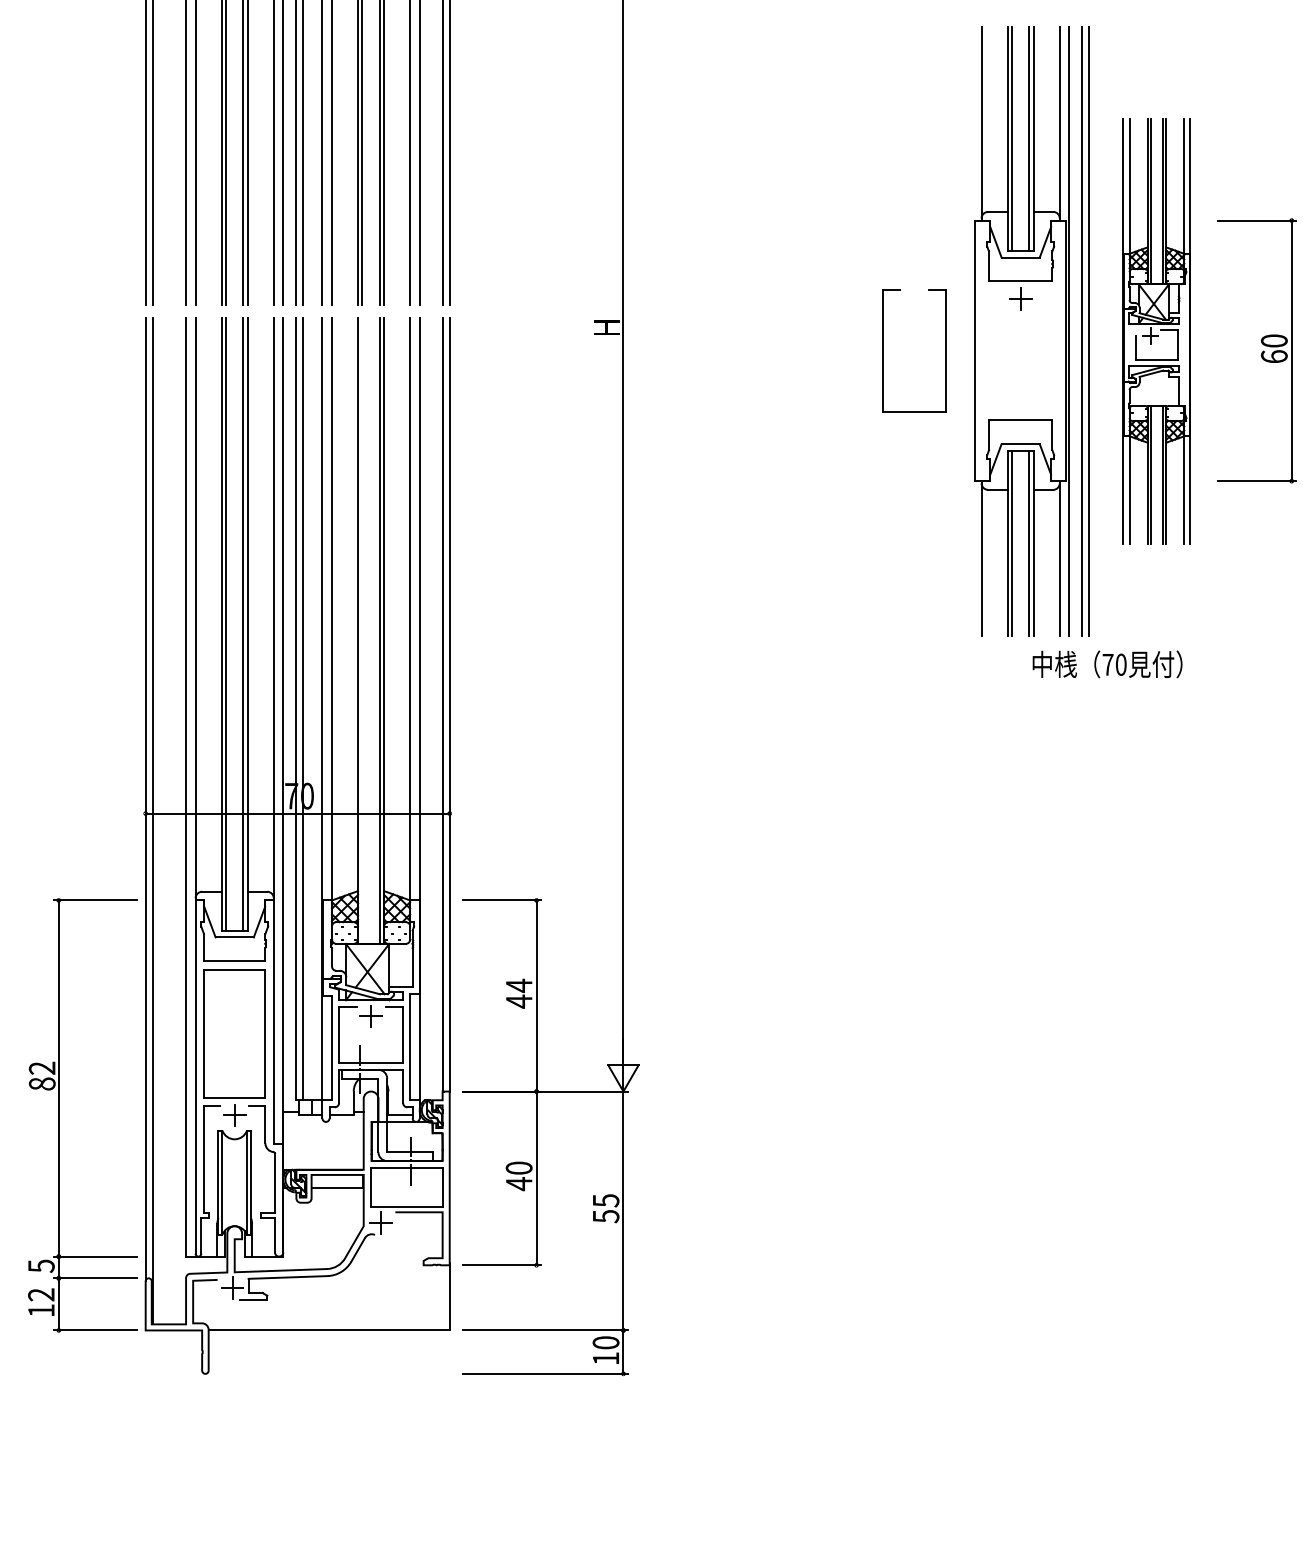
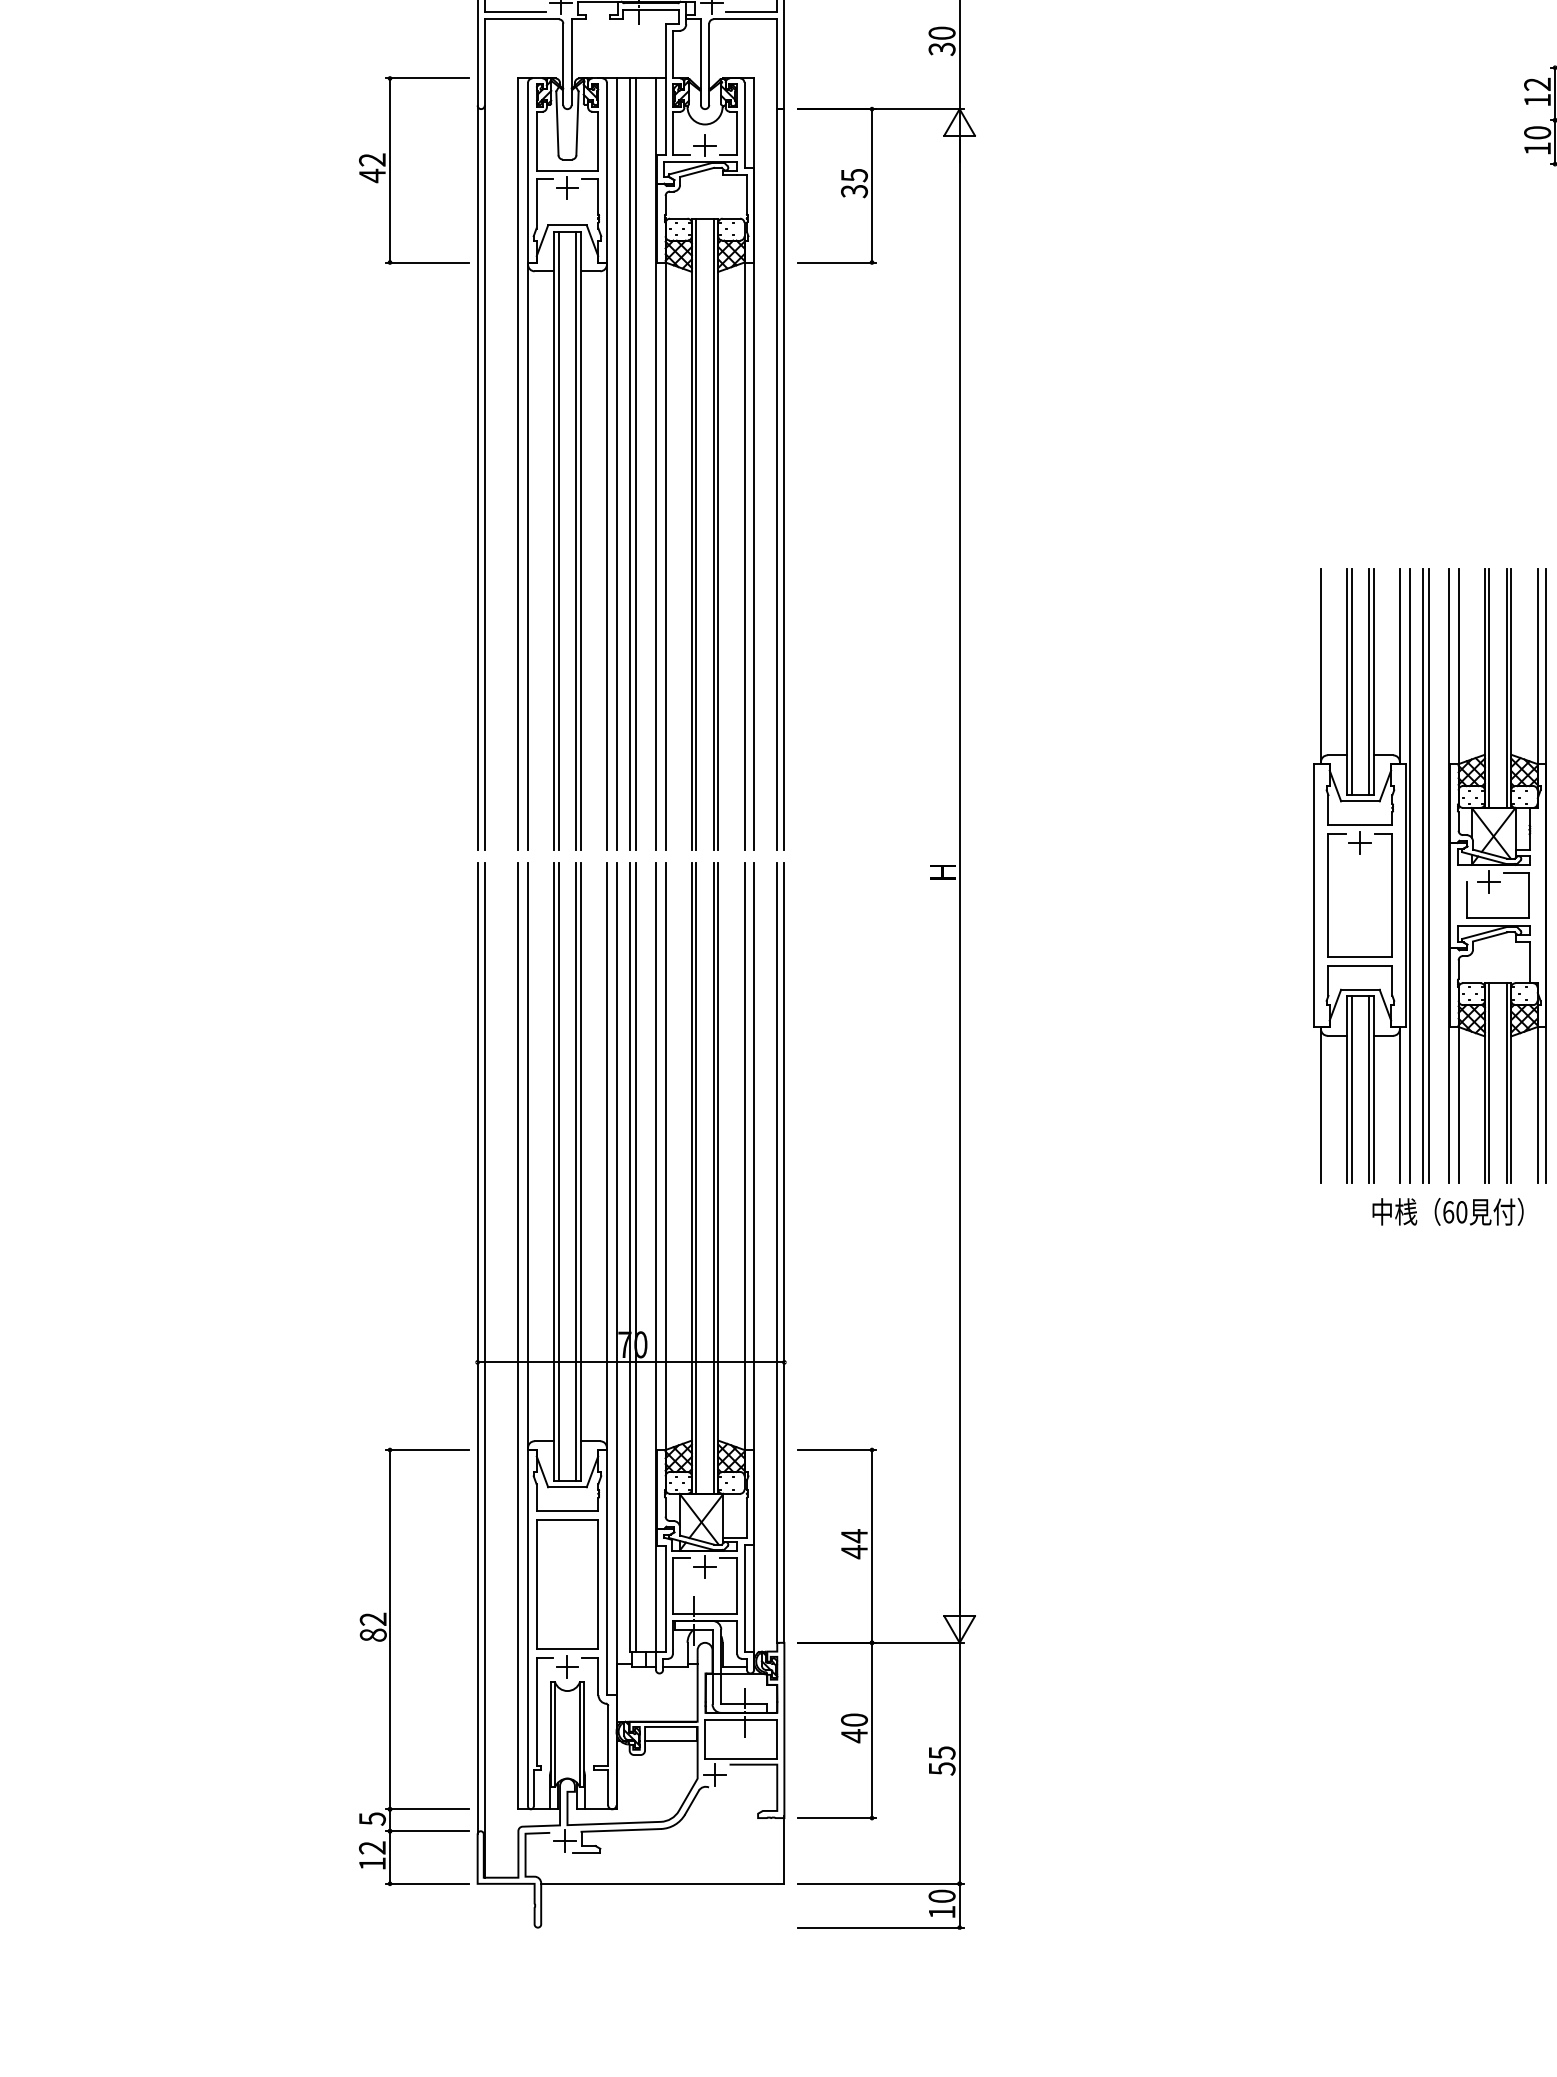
part: (1156, 330) -> (1497, 875), size x1.43
part: (882, 350) -> (1328, 895), moved
line: (362, 630) -> (696, 1177), added
text: (1107, 665) -> (1448, 1212), 70 -> 60

